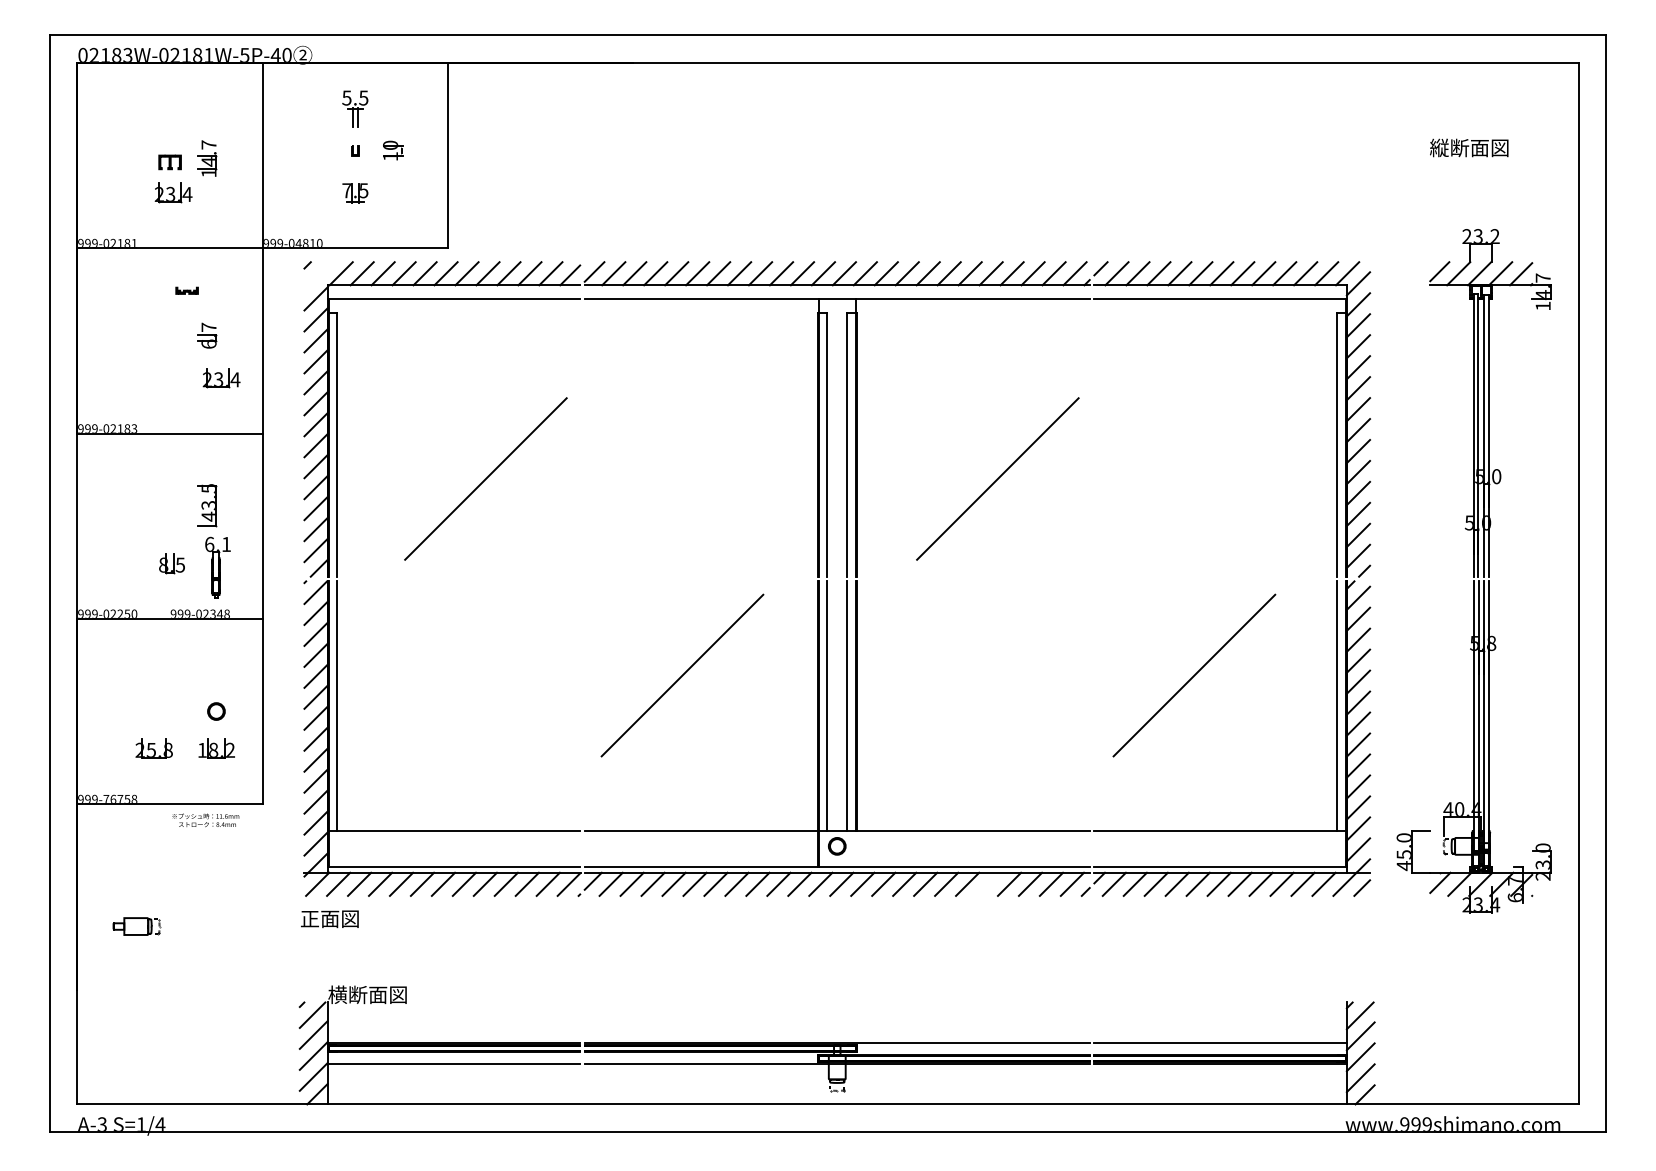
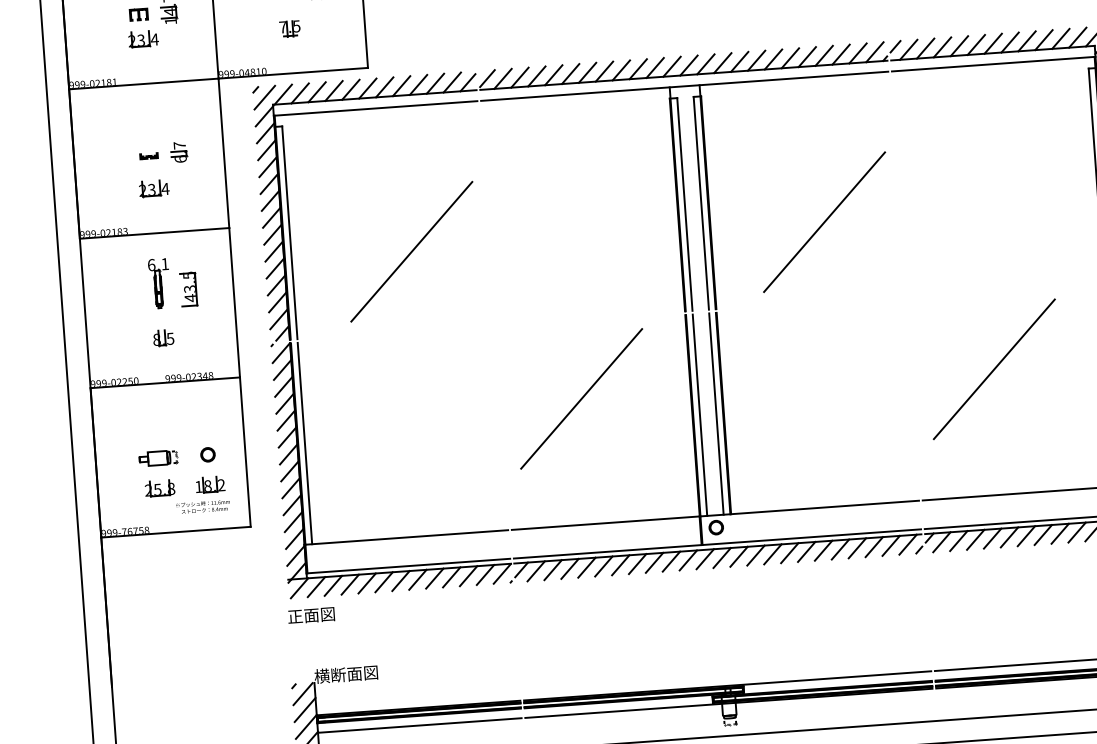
line: (317, 275) -> (264, 97), added
part: (186, 290) -> (148, 155), moved
part: (221, 378) -> (154, 188), moved
part: (217, 567) -> (159, 283), moved
text: (205, 820) -> (202, 507), moved
line: (988, 883) -> (840, 548), added
part: (136, 926) -> (158, 458), moved

